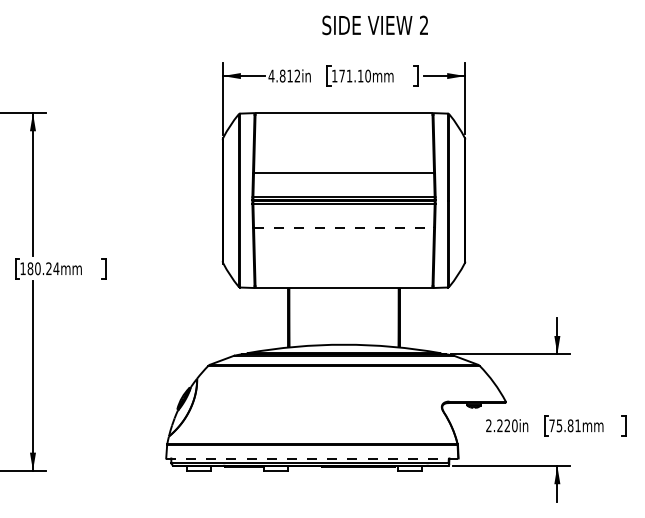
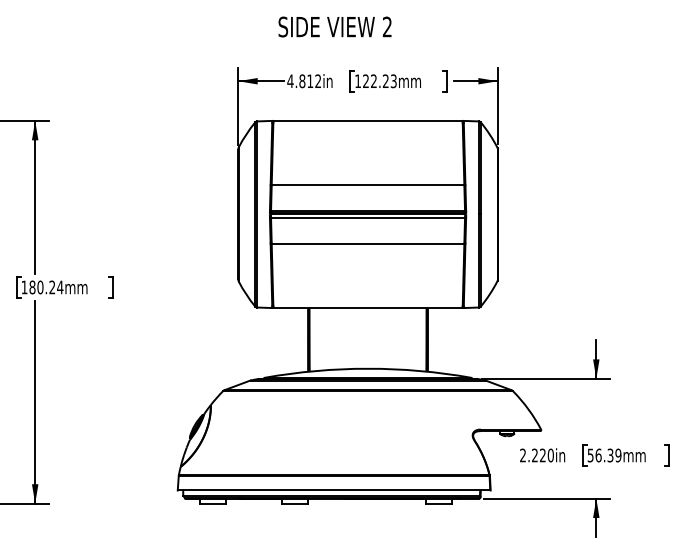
text: (374, 25) -> (334, 27), moved
text: (354, 75) -> (379, 80), 171.10mm -> 122.23mm
line: (344, 228) -> (368, 244), dashed -> solid
text: (564, 425) -> (603, 455), 75.81mm -> 56.39mm
line: (311, 458) -> (333, 490), dashed -> solid

